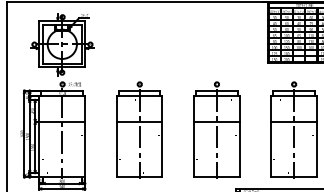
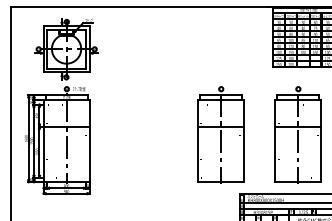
part: (139, 129) -> (143, 134), removed

